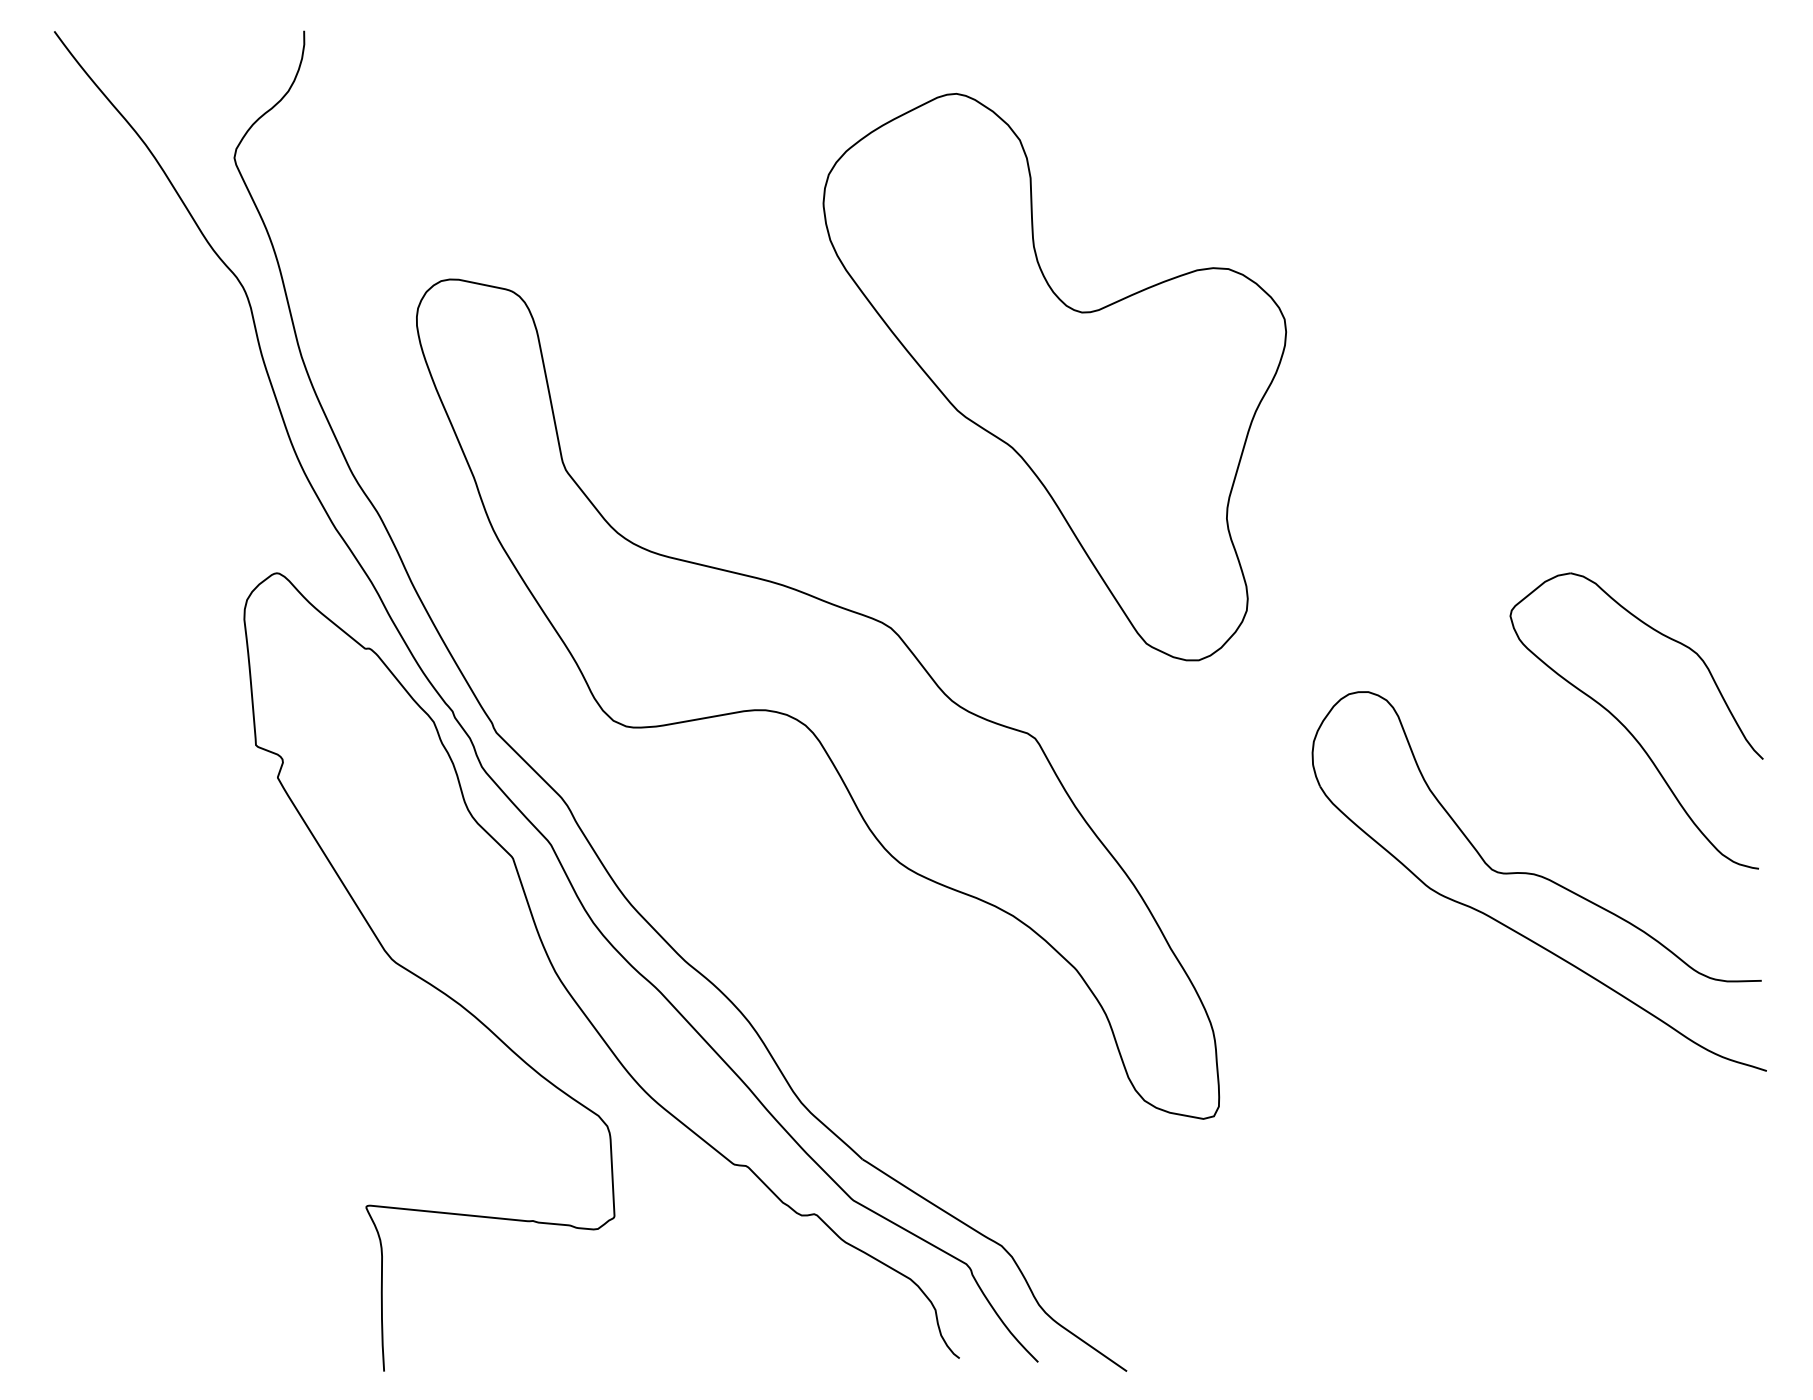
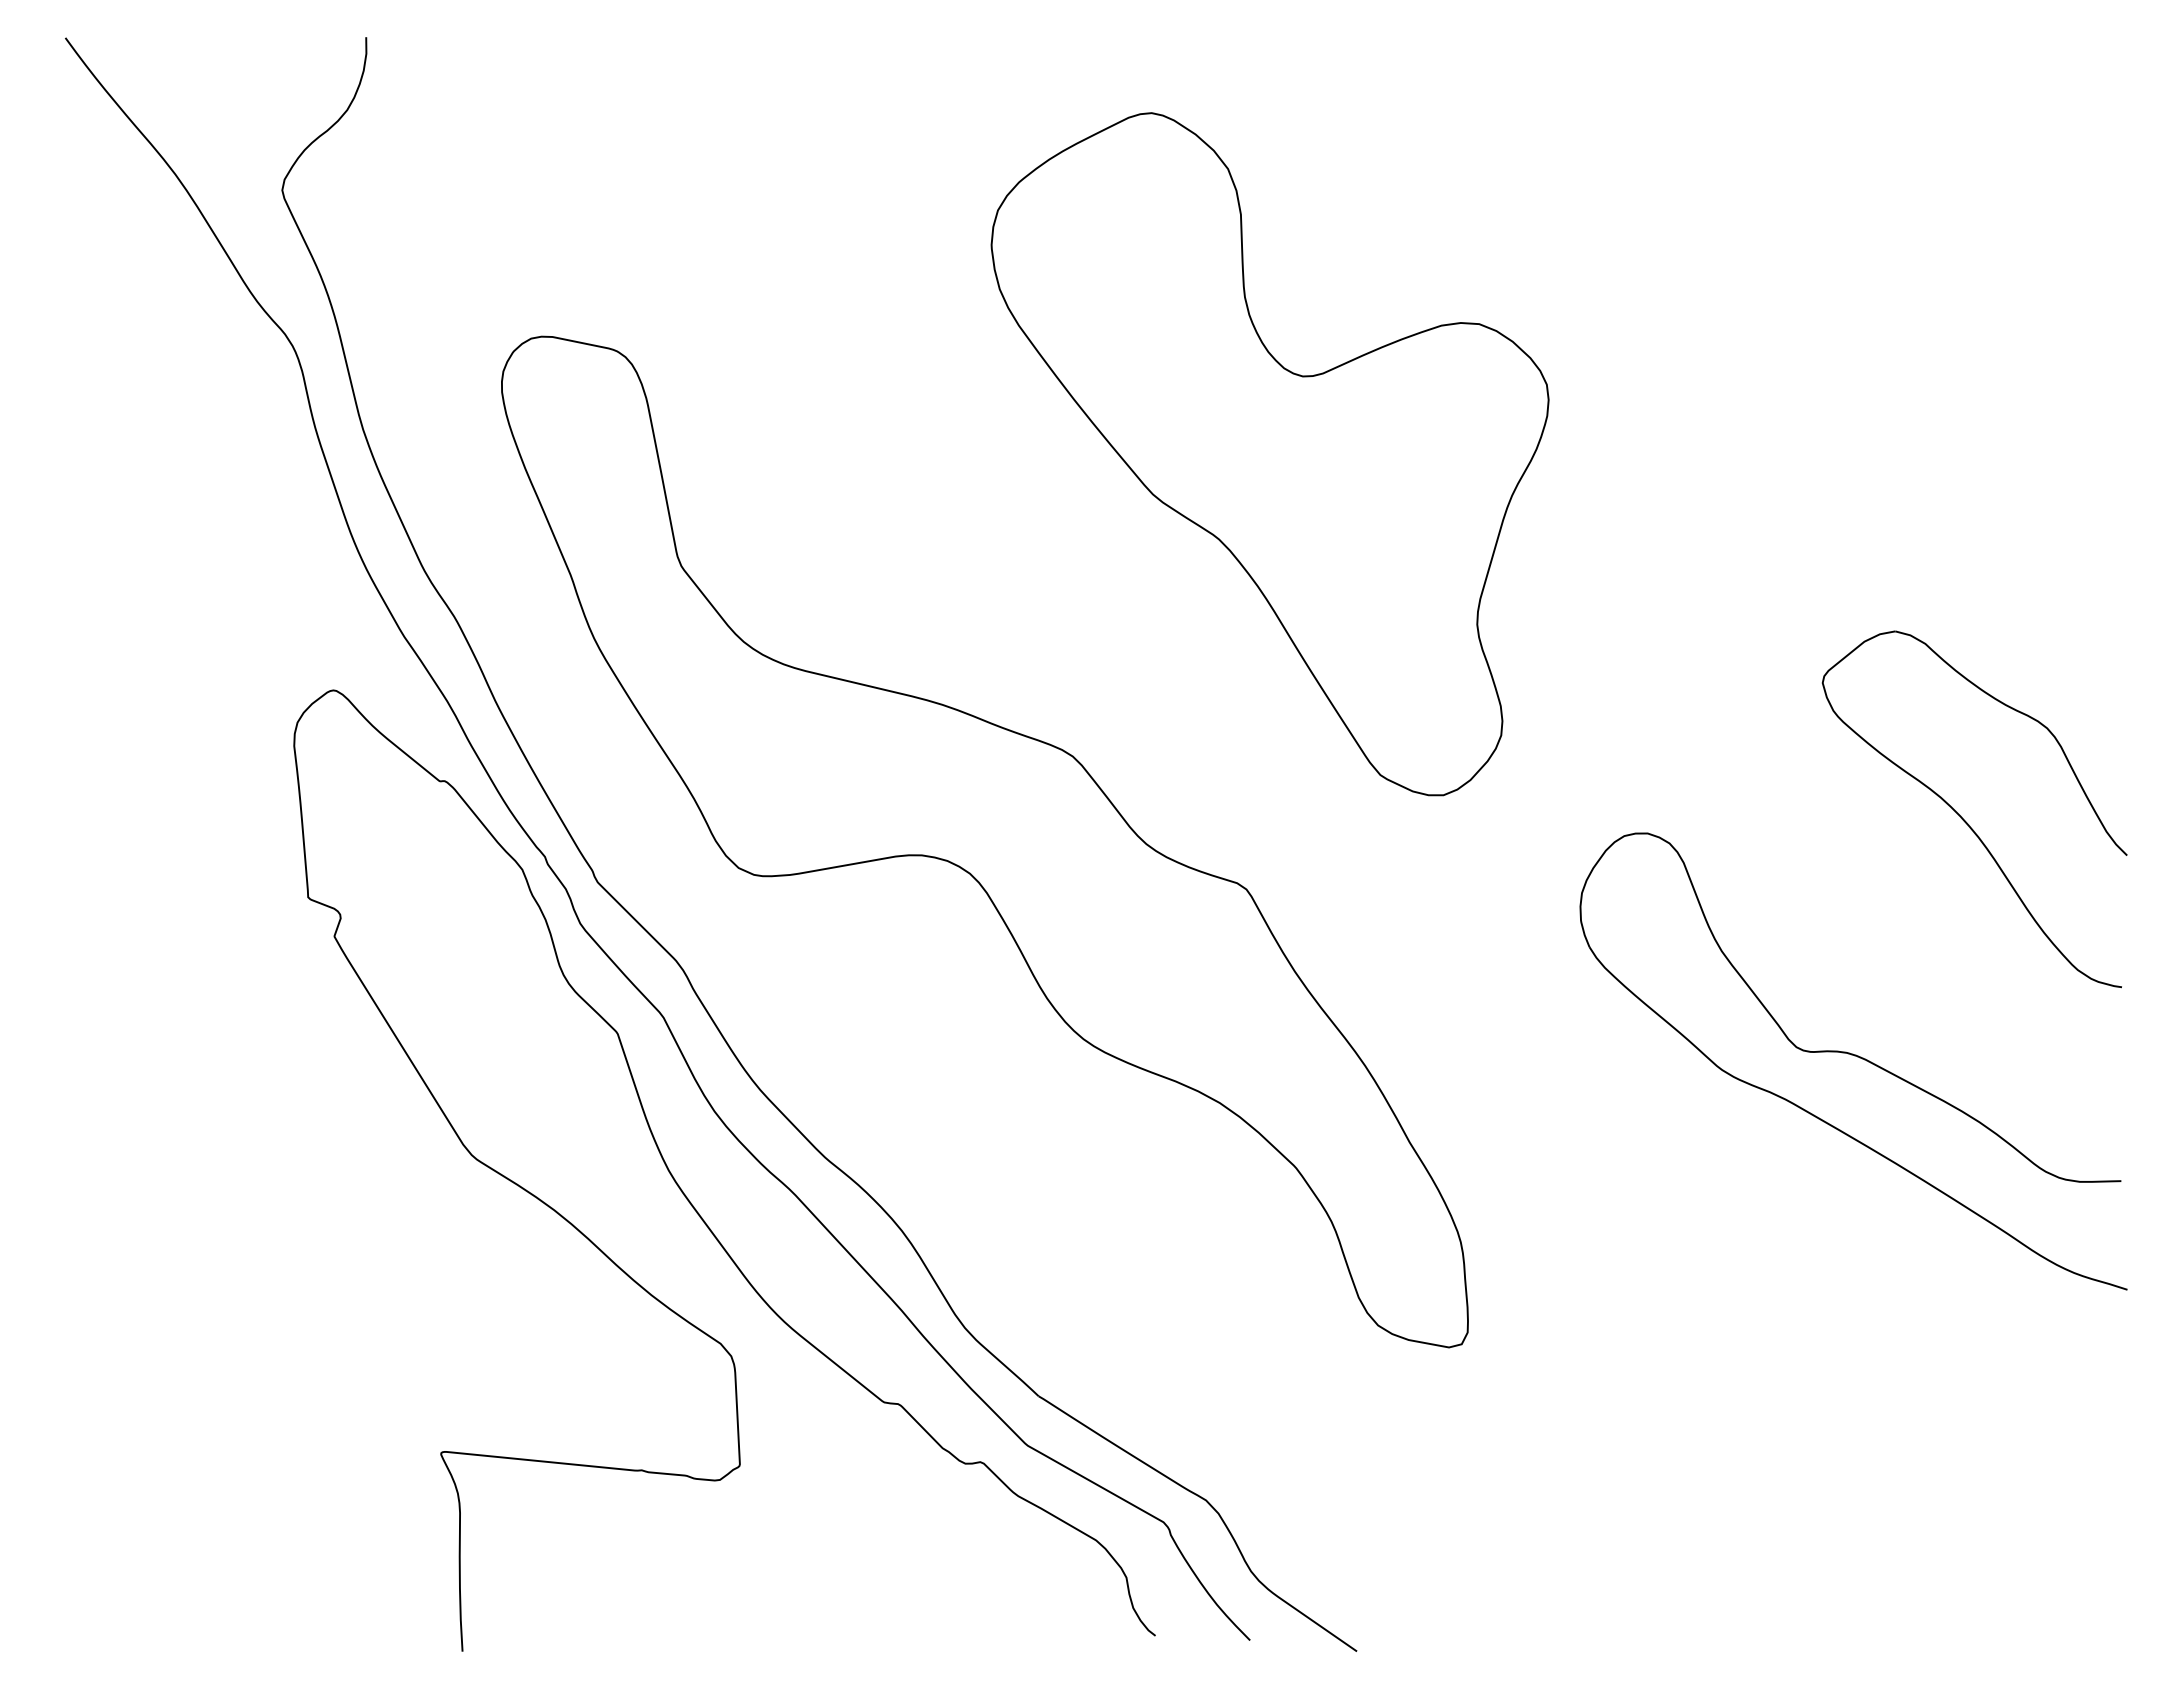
part: (1628, 729) -> (1964, 819), moved

